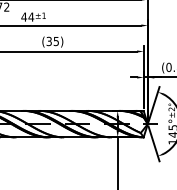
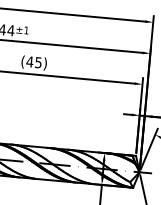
text: (49, 41) -> (30, 61), (35) -> (45)

